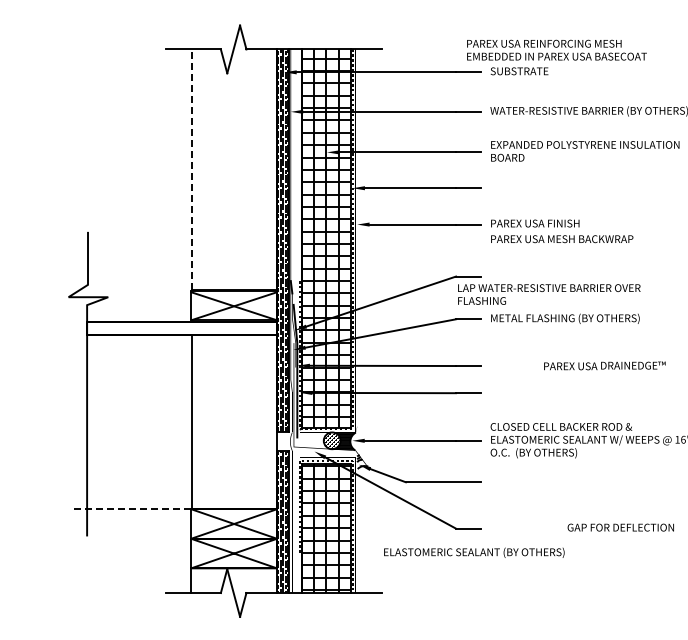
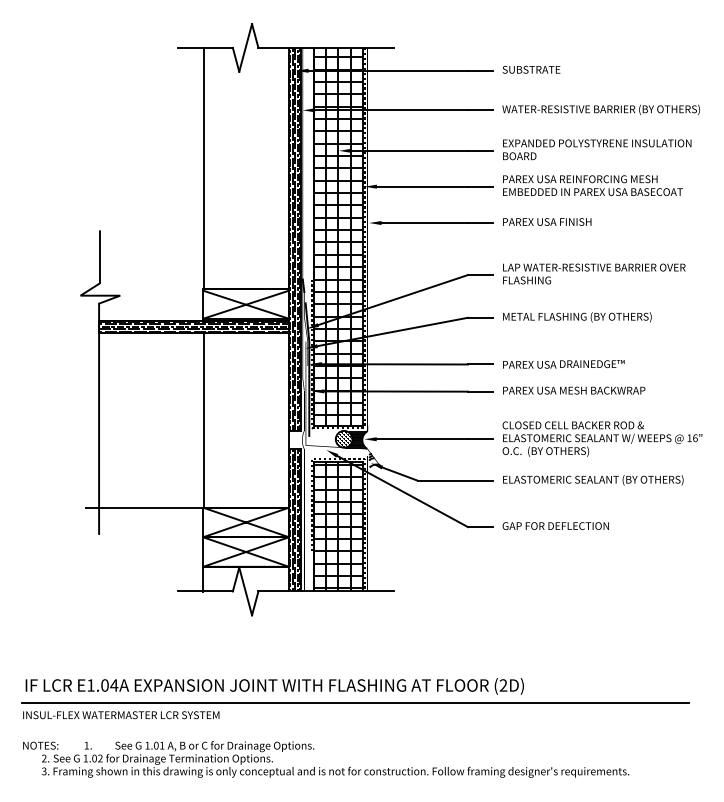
text: (556, 50) -> (592, 185), moved
line: (191, 169) -> (203, 167), dashed -> solid
text: (562, 239) -> (574, 390), moved
text: (549, 294) -> (594, 273), moved
hatch: (181, 328) -> (193, 326), added
text: (604, 366) -> (563, 364), moved
line: (132, 509) -> (144, 507), dashed -> solid
text: (620, 527) -> (555, 525), moved
text: (474, 553) -> (593, 480), moved

